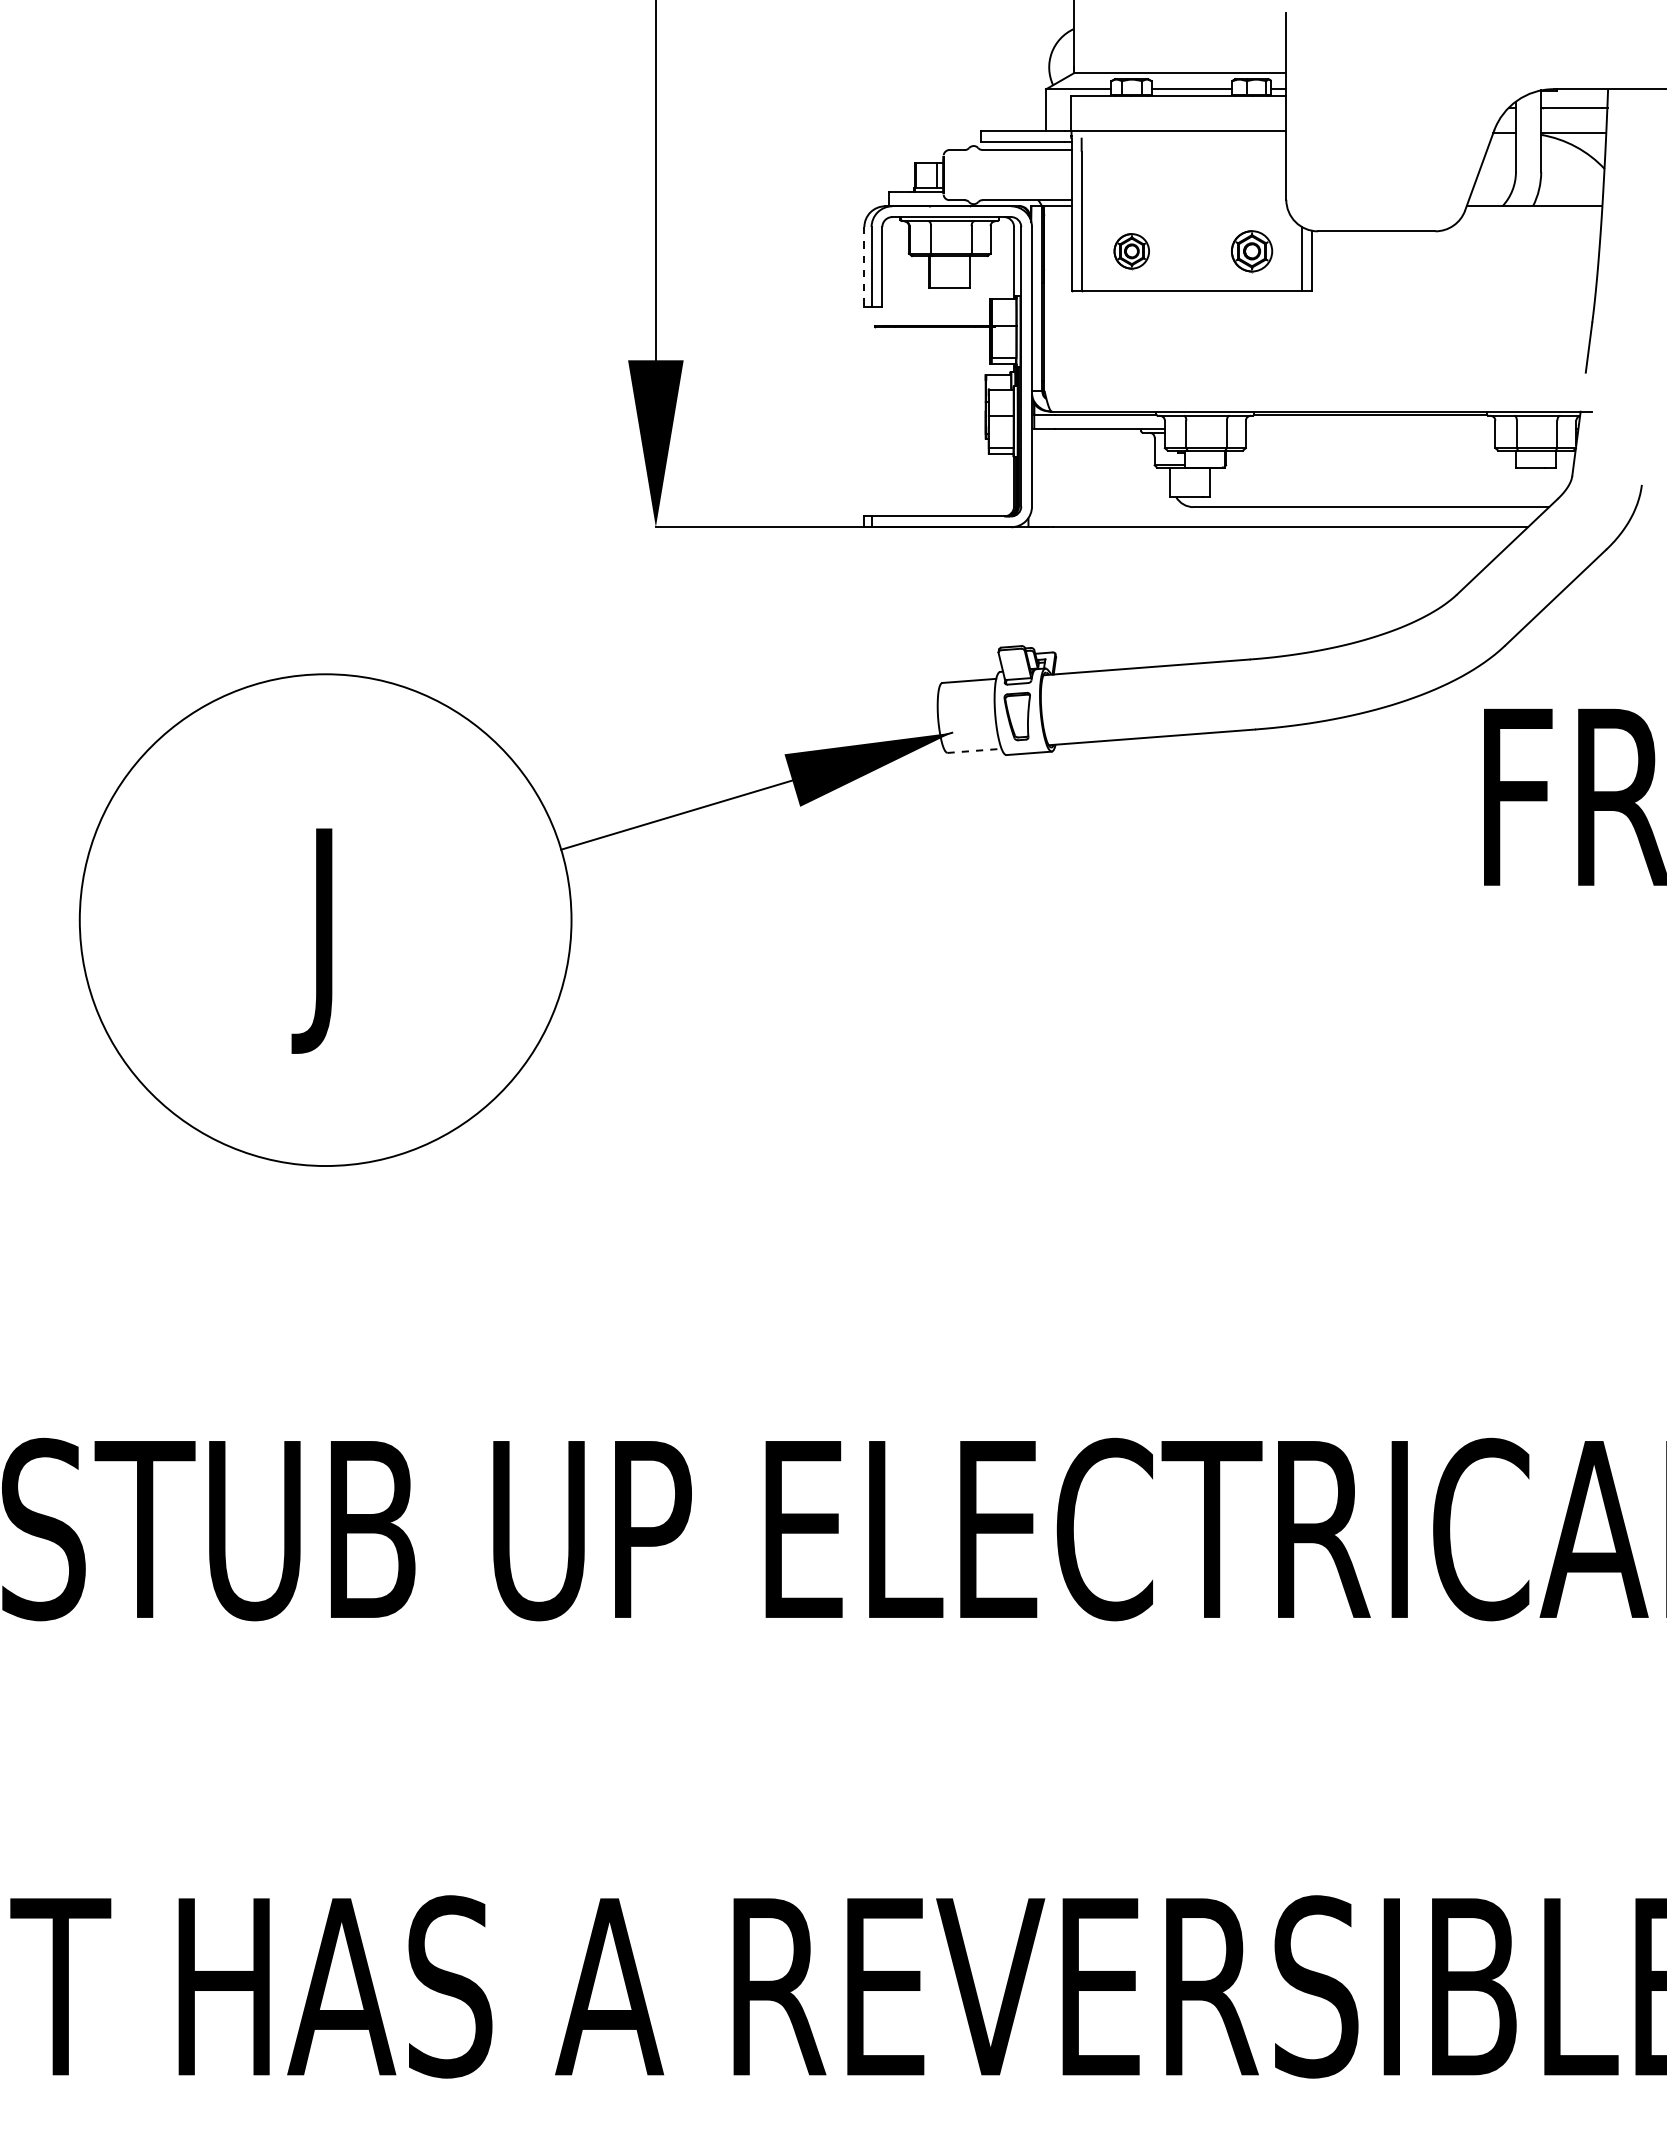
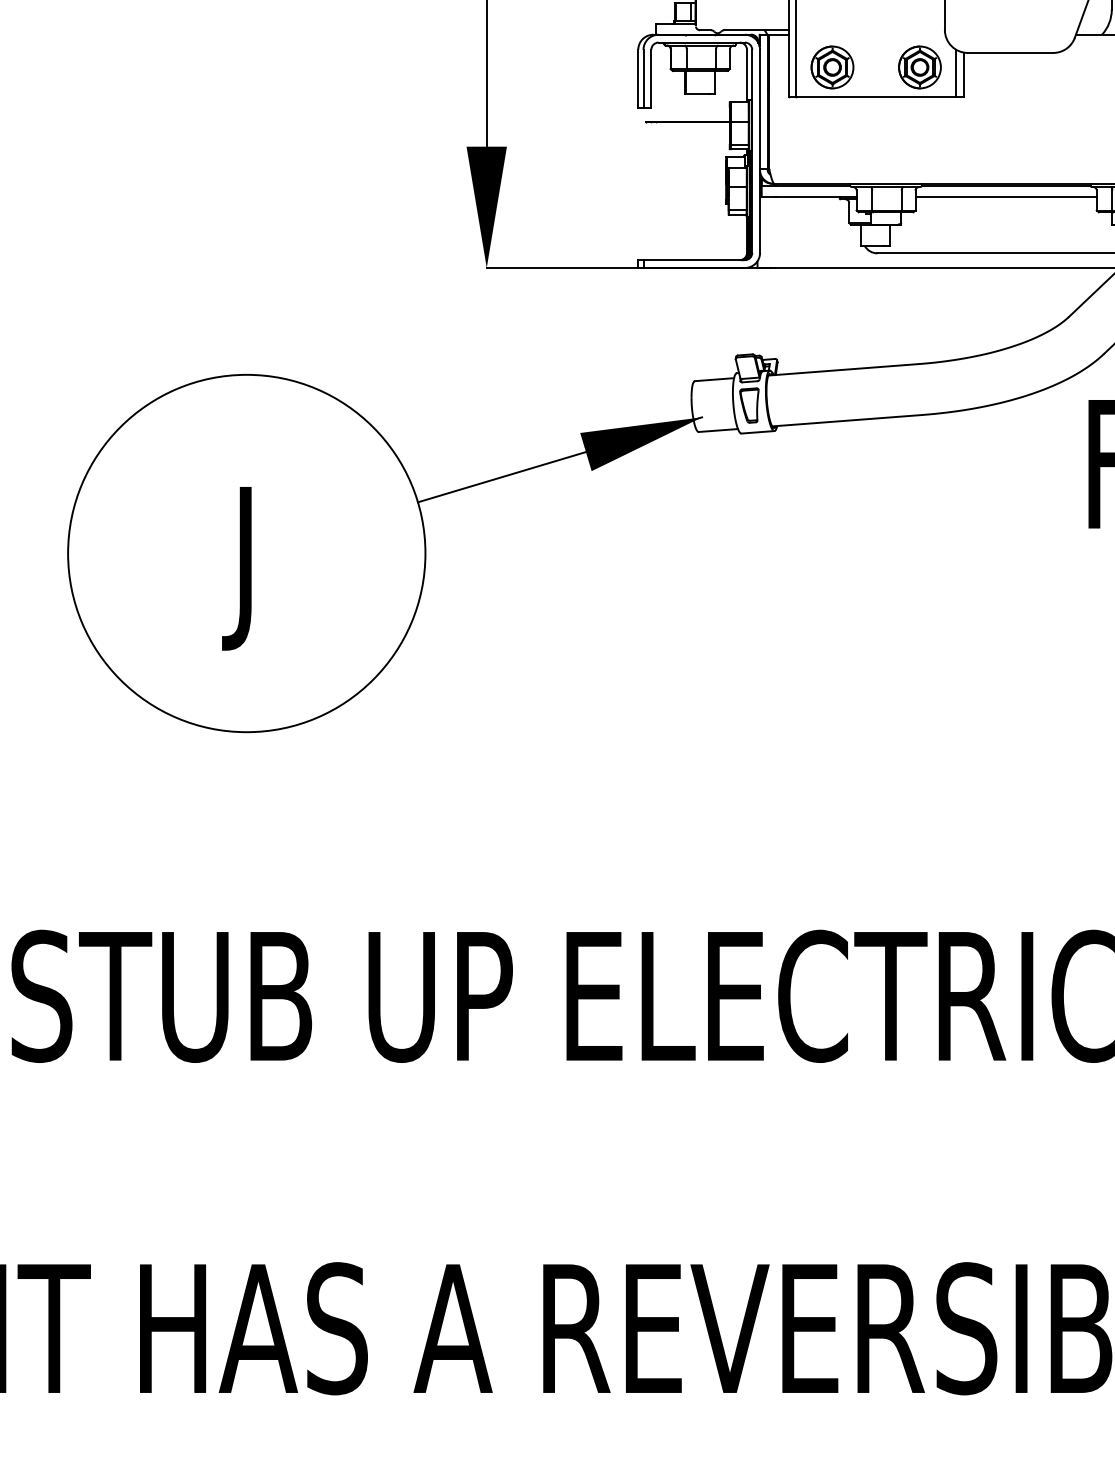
part: (1131, 251) -> (832, 67), size x1.67
part: (1251, 251) -> (919, 67), size x1.43
line: (864, 266) -> (638, 78), dashed -> solid
line: (1370, 428) -> (1006, 196), added
line: (975, 750) -> (719, 430), dashed -> solid

